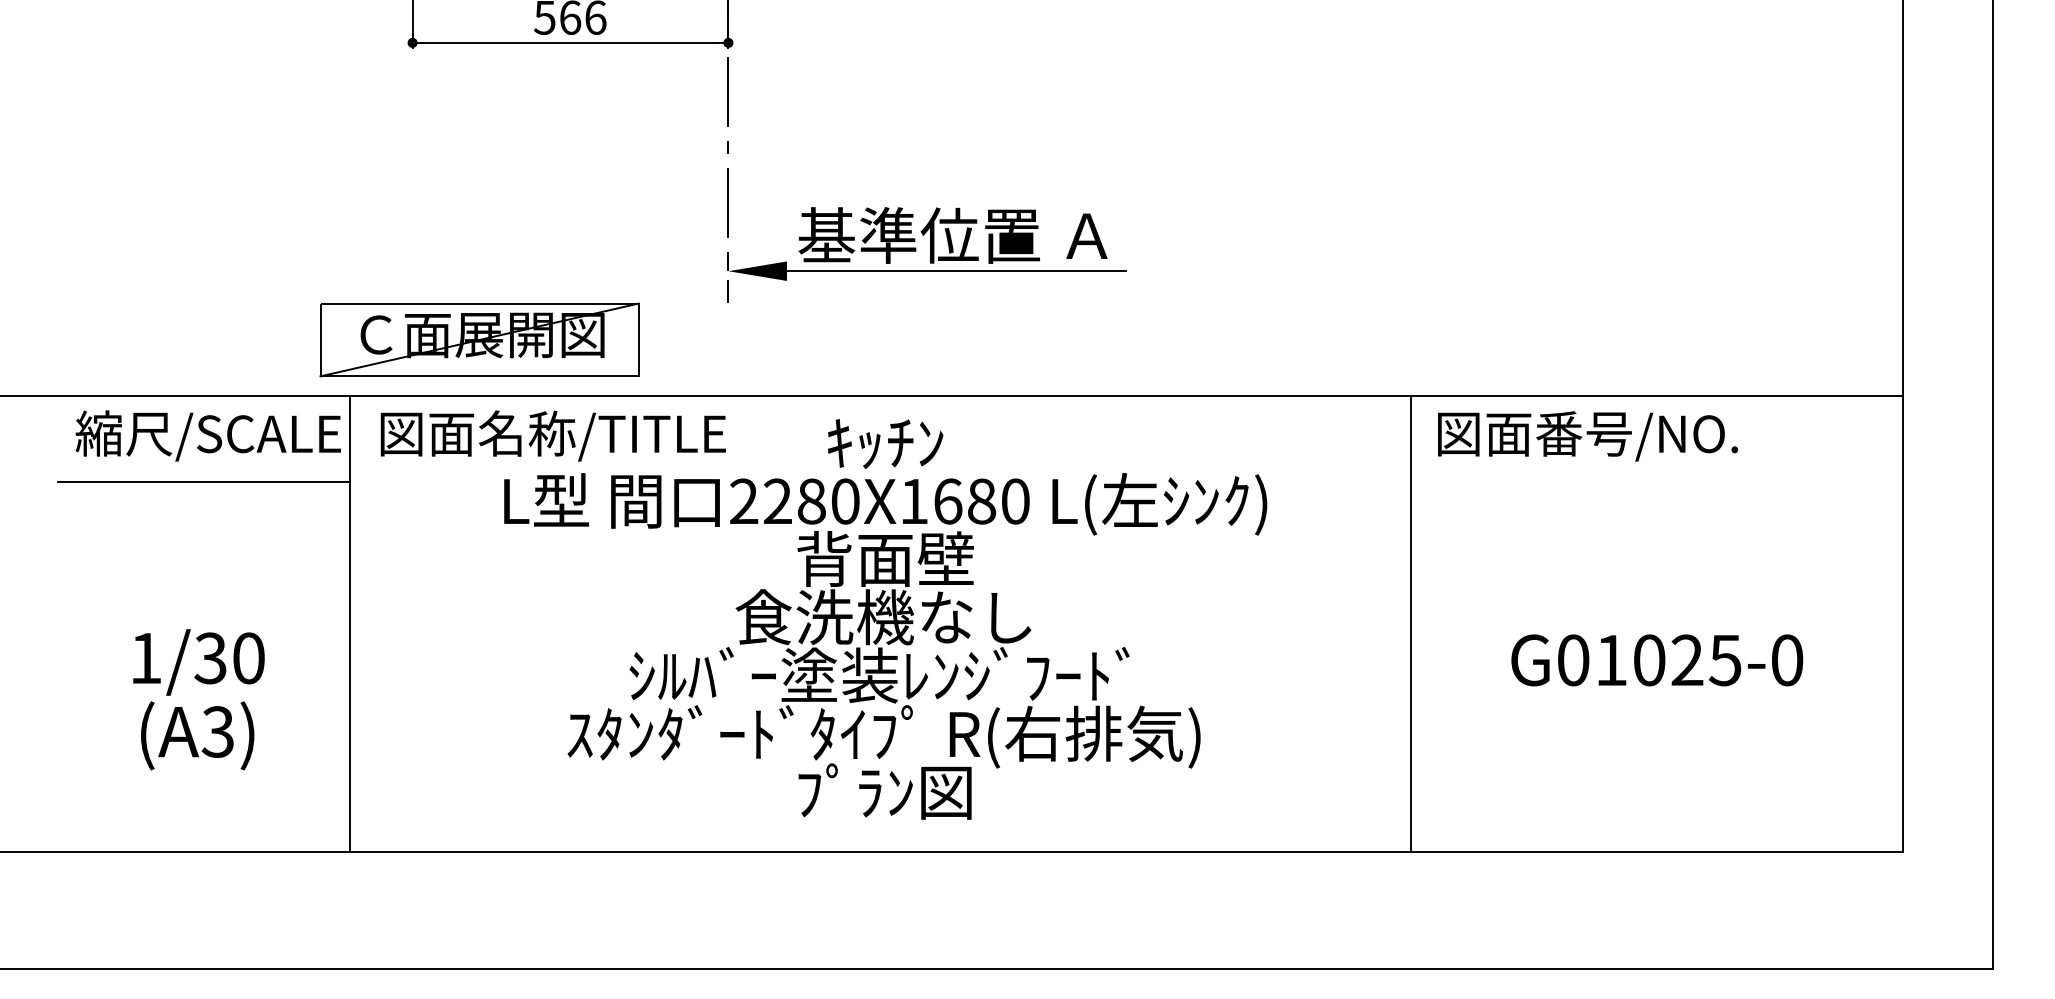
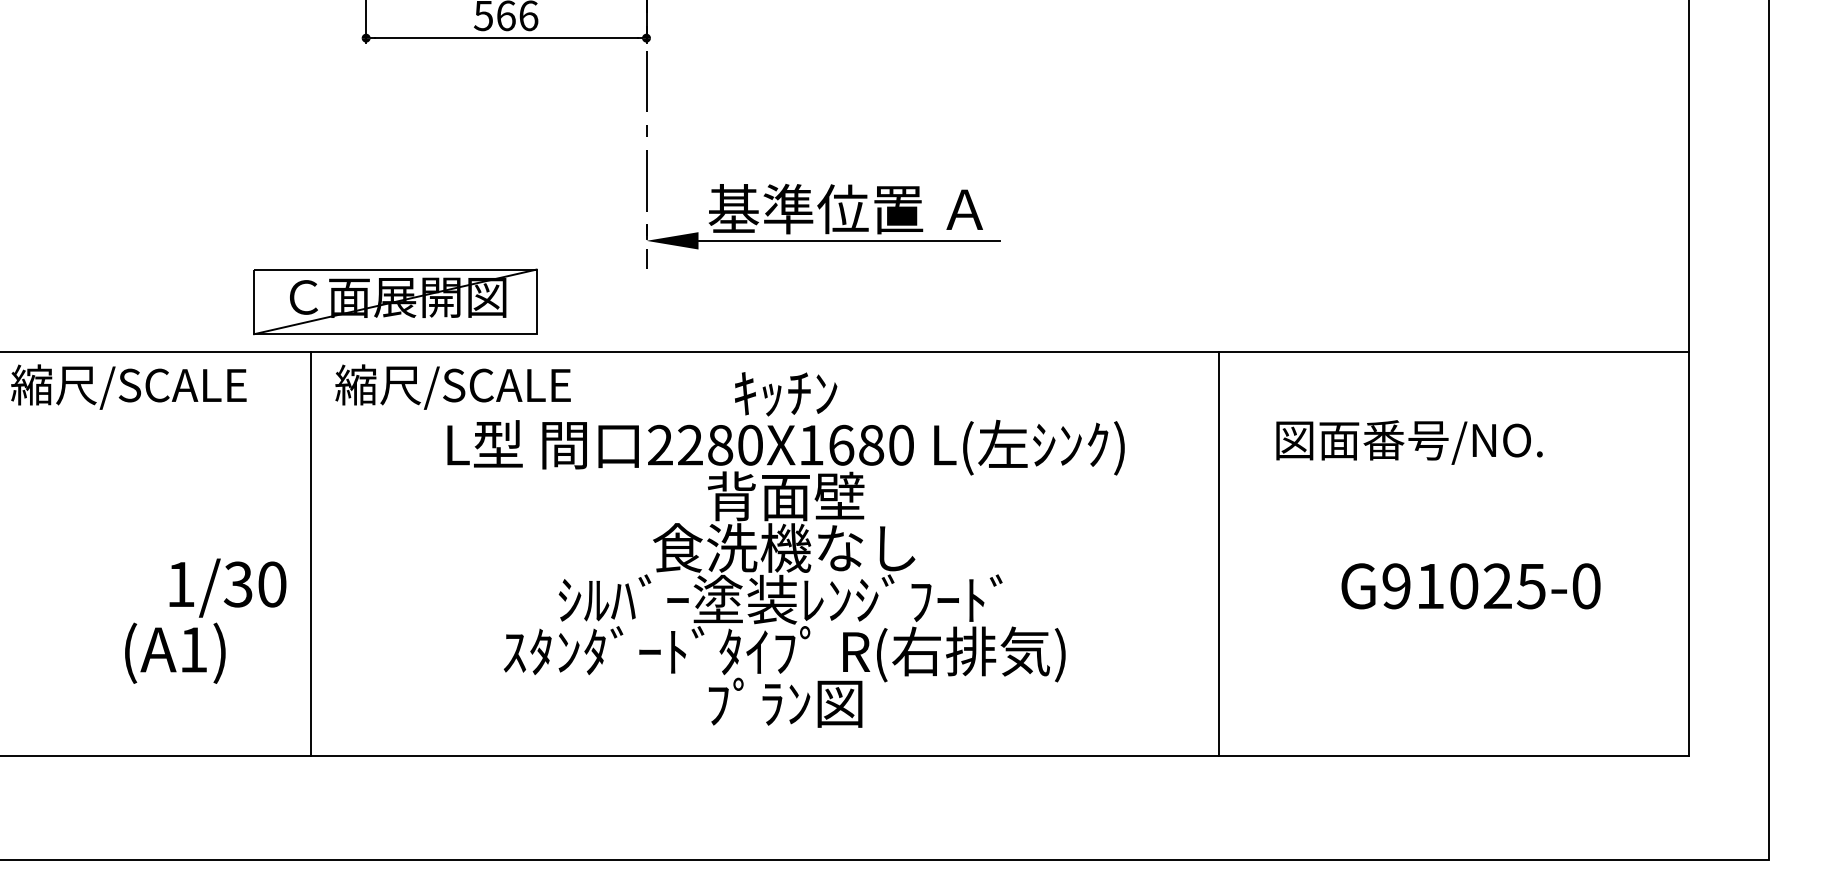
part: (479, 339) -> (395, 301), moved
text: (207, 435) -> (128, 386), moved
text: (551, 435) -> (489, 386), 図面名称/TITLE -> 縮尺/SCALE
text: (1587, 436) -> (1409, 442), moved
line: (203, 482) -> (180, 428), removed
line: (1411, 623) -> (1219, 553), moved
text: (1573, 660) -> (1396, 586), G01025-0 -> G91025-0
text: (198, 662) -> (227, 588), moved
text: (217, 731) -> (192, 649), (A3) -> (A1)

